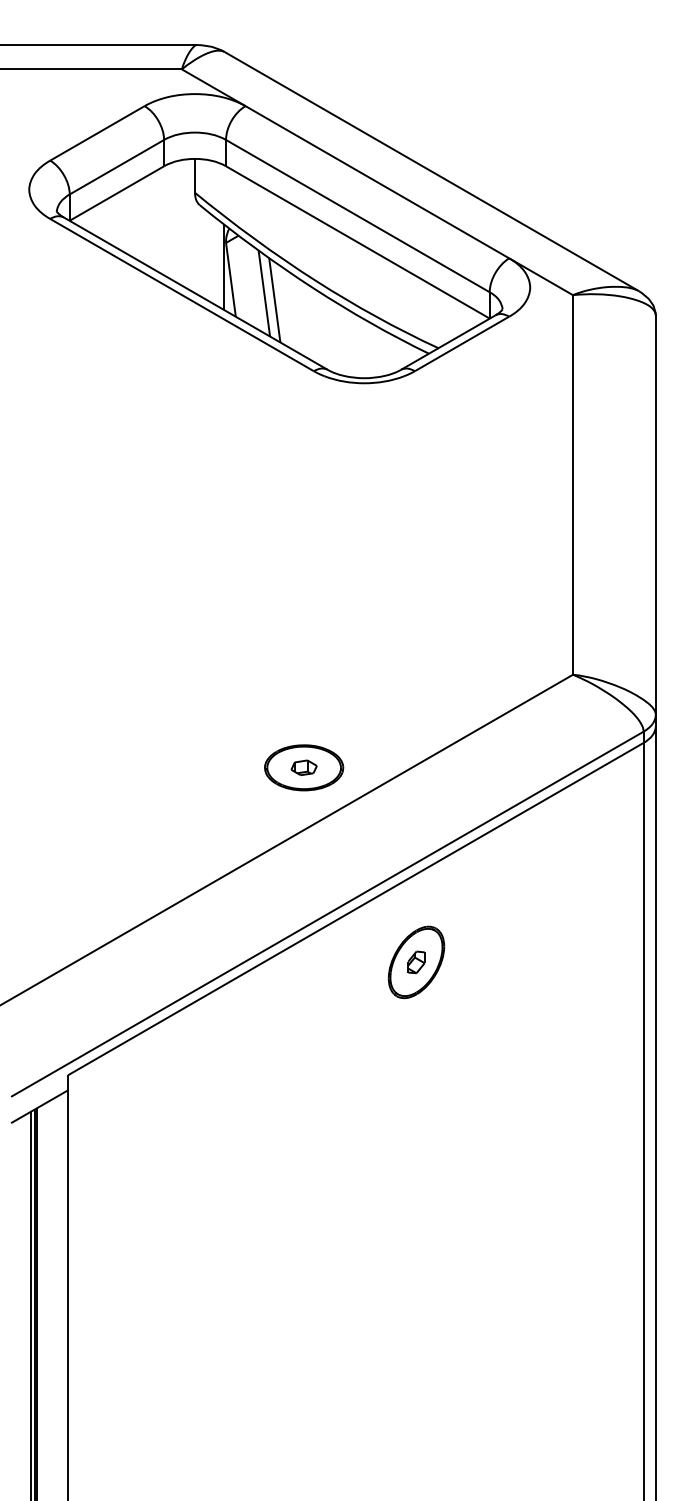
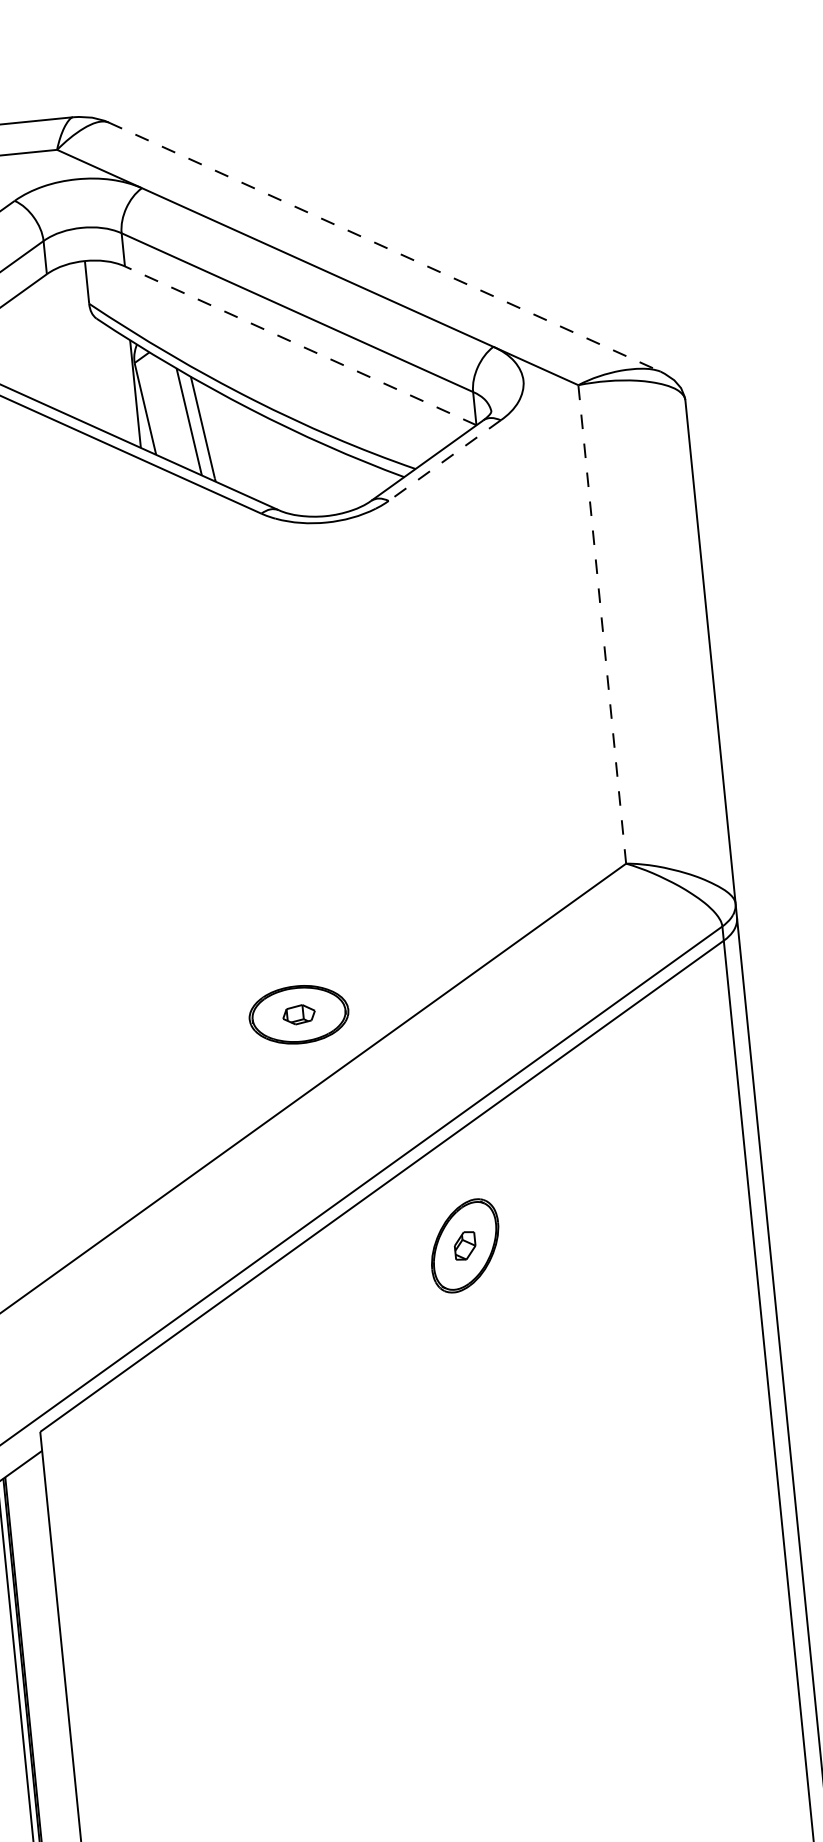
line: (432, 171) -> (385, 247), solid -> dashed
line: (357, 242) -> (300, 345), solid -> dashed
line: (462, 343) -> (445, 460), solid -> dashed
line: (572, 484) -> (601, 623), solid -> dashed

